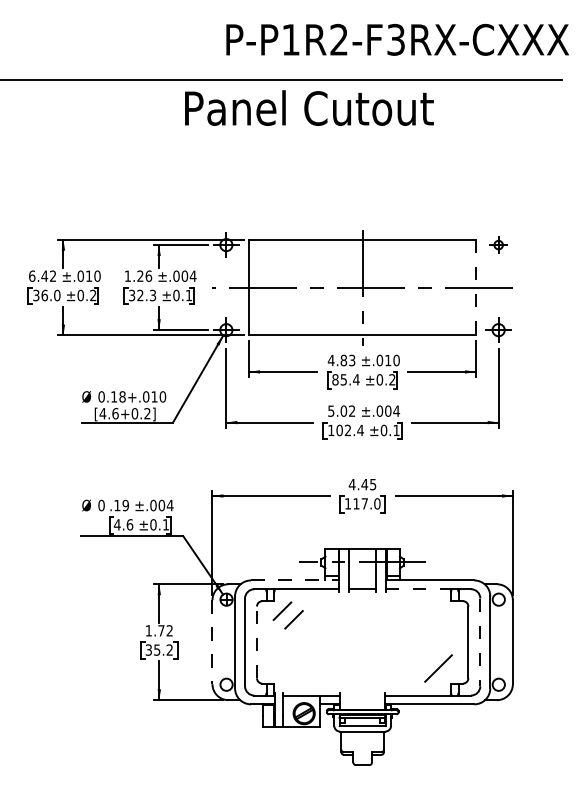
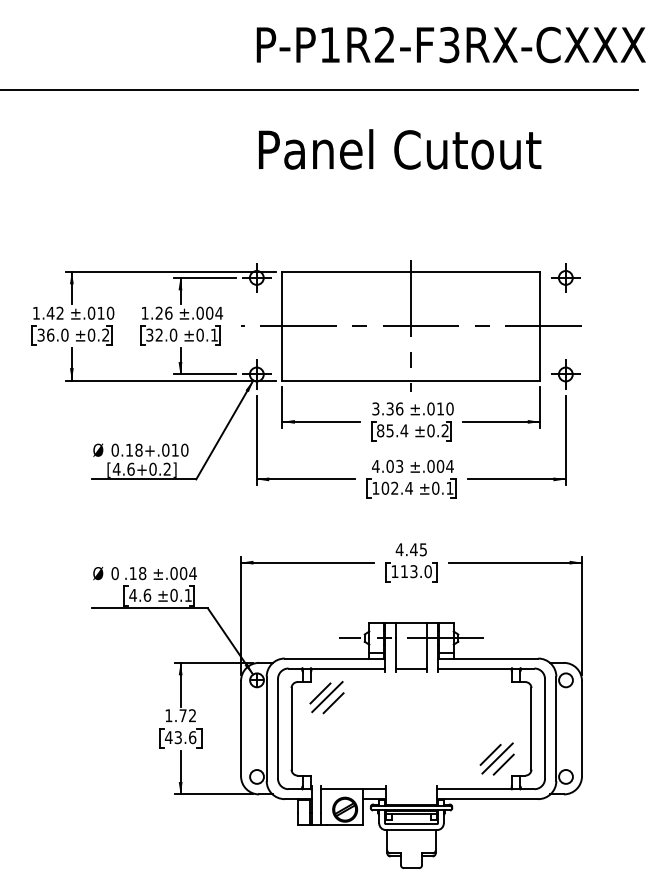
text: (309, 108) -> (400, 149), moved
part: (498, 244) -> (565, 277), size x1.43
text: (32, 275) -> (36, 312), 6.42 -> 1.42
line: (476, 287) -> (540, 326), dashed -> solid
text: (152, 294) -> (173, 334), 32.3 -> 32.0
text: (341, 360) -> (387, 408), 4.83 -> 3.36
text: (341, 411) -> (387, 466), 5.02 -> 4.03
text: (364, 503) -> (413, 571), 117.0 -> 113.0
text: (125, 505) -> (142, 573), .19 -> .18
line: (295, 580) -> (335, 658), dashed -> solid
line: (419, 589) -> (475, 668), dashed -> solid
line: (288, 614) -> (327, 697), added
line: (212, 642) -> (241, 728), dashed -> solid
line: (256, 642) -> (291, 728), dashed -> solid
line: (480, 642) -> (545, 728), dashed -> solid
text: (159, 650) -> (180, 737), 35.2 -> 43.6
line: (432, 664) -> (490, 754), added
line: (443, 673) -> (503, 764), added

